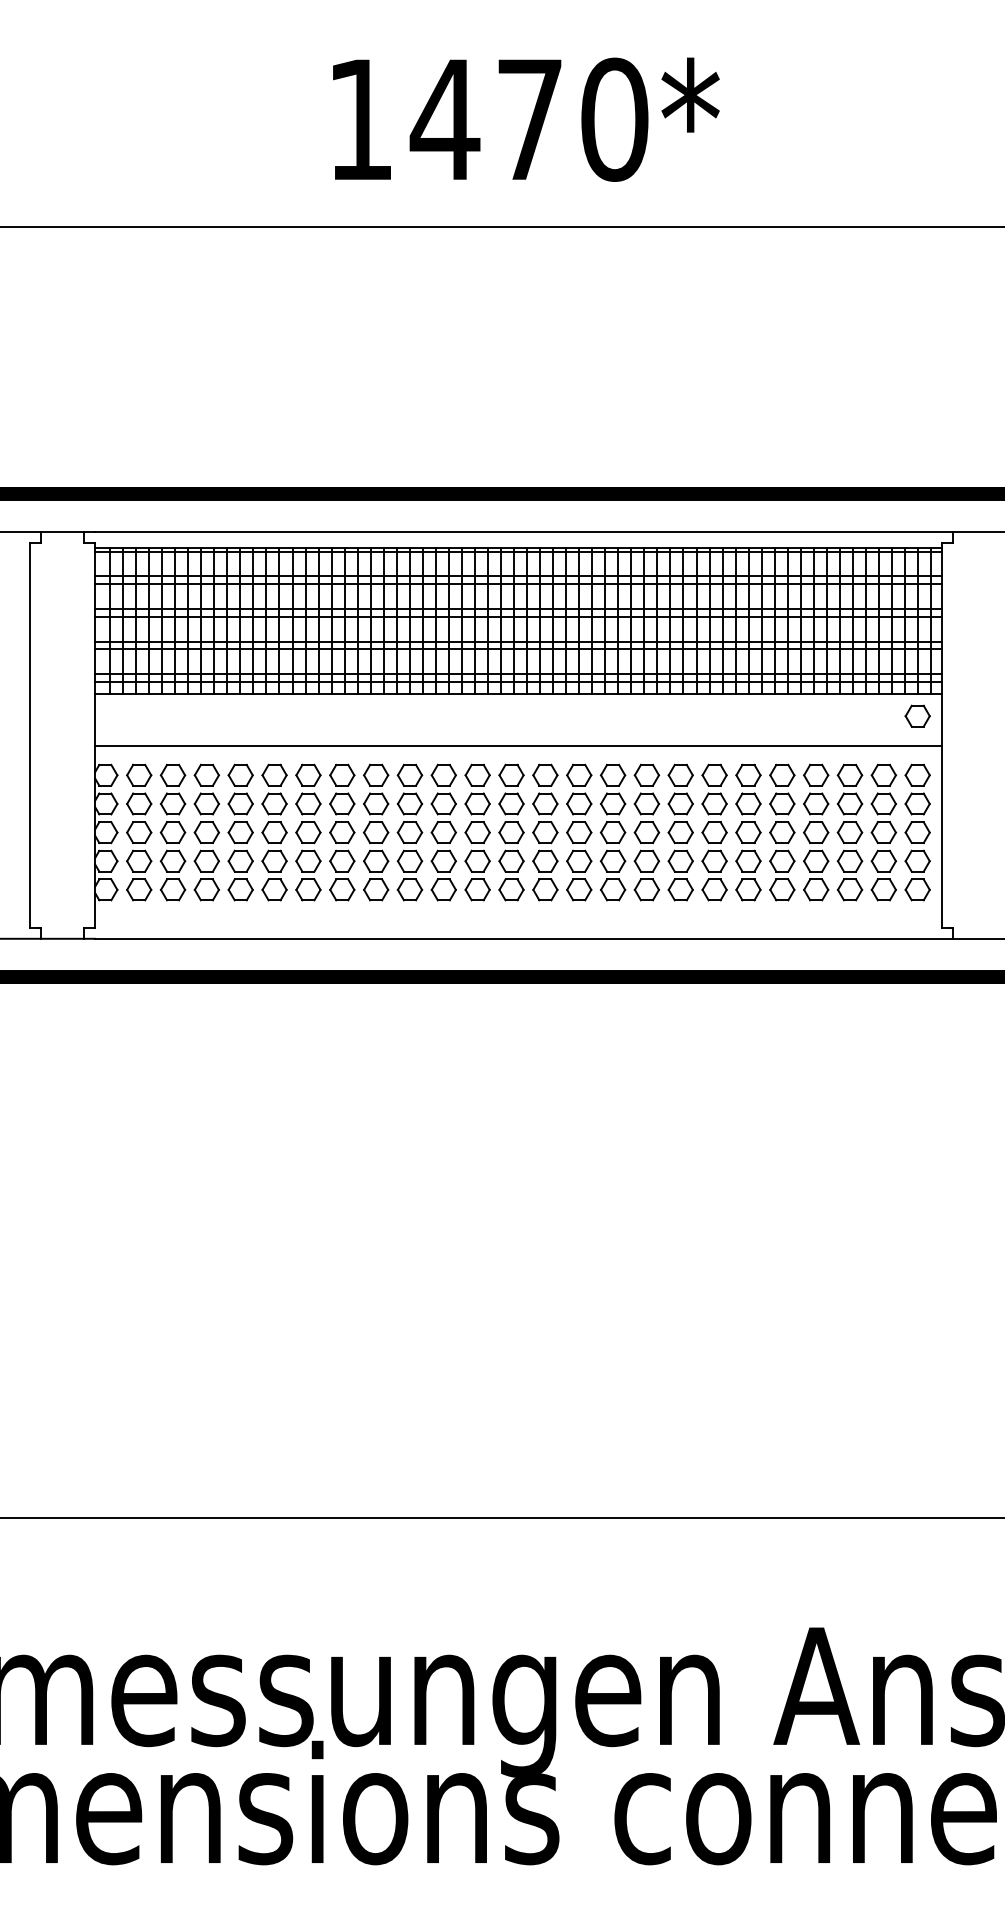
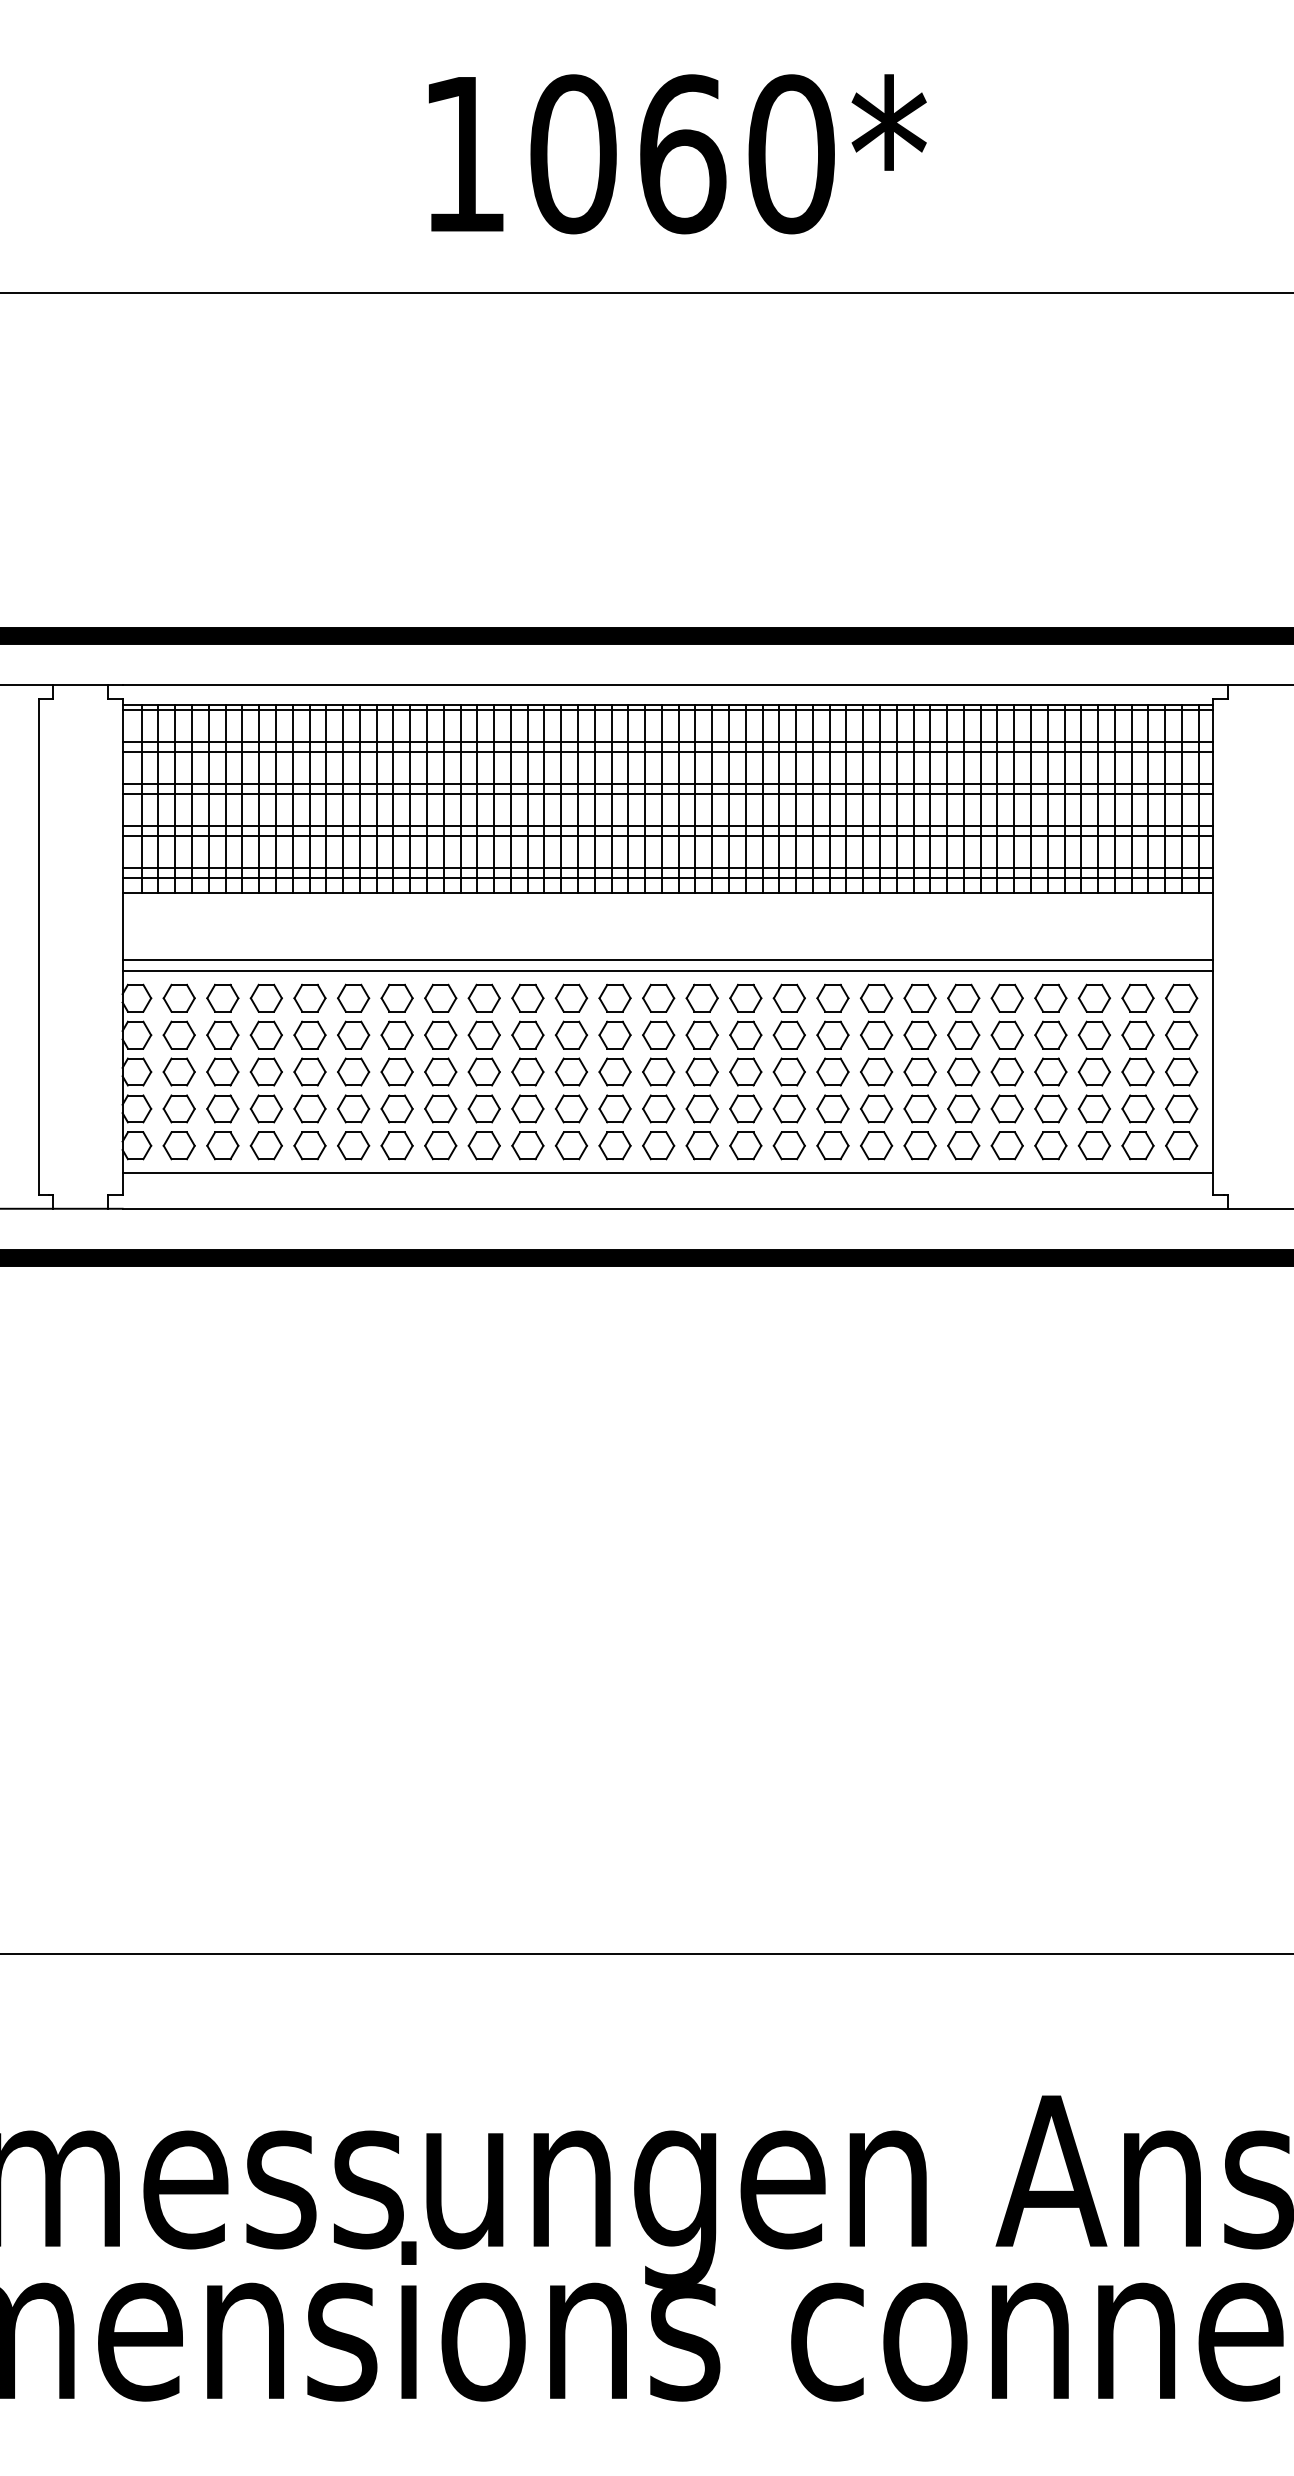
text: (486, 119) -> (626, 154), 1470 -> 1060
part: (917, 715) -> (1181, 921), removed
line: (518, 754) -> (667, 971), added
line: (518, 910) -> (667, 1172), added

